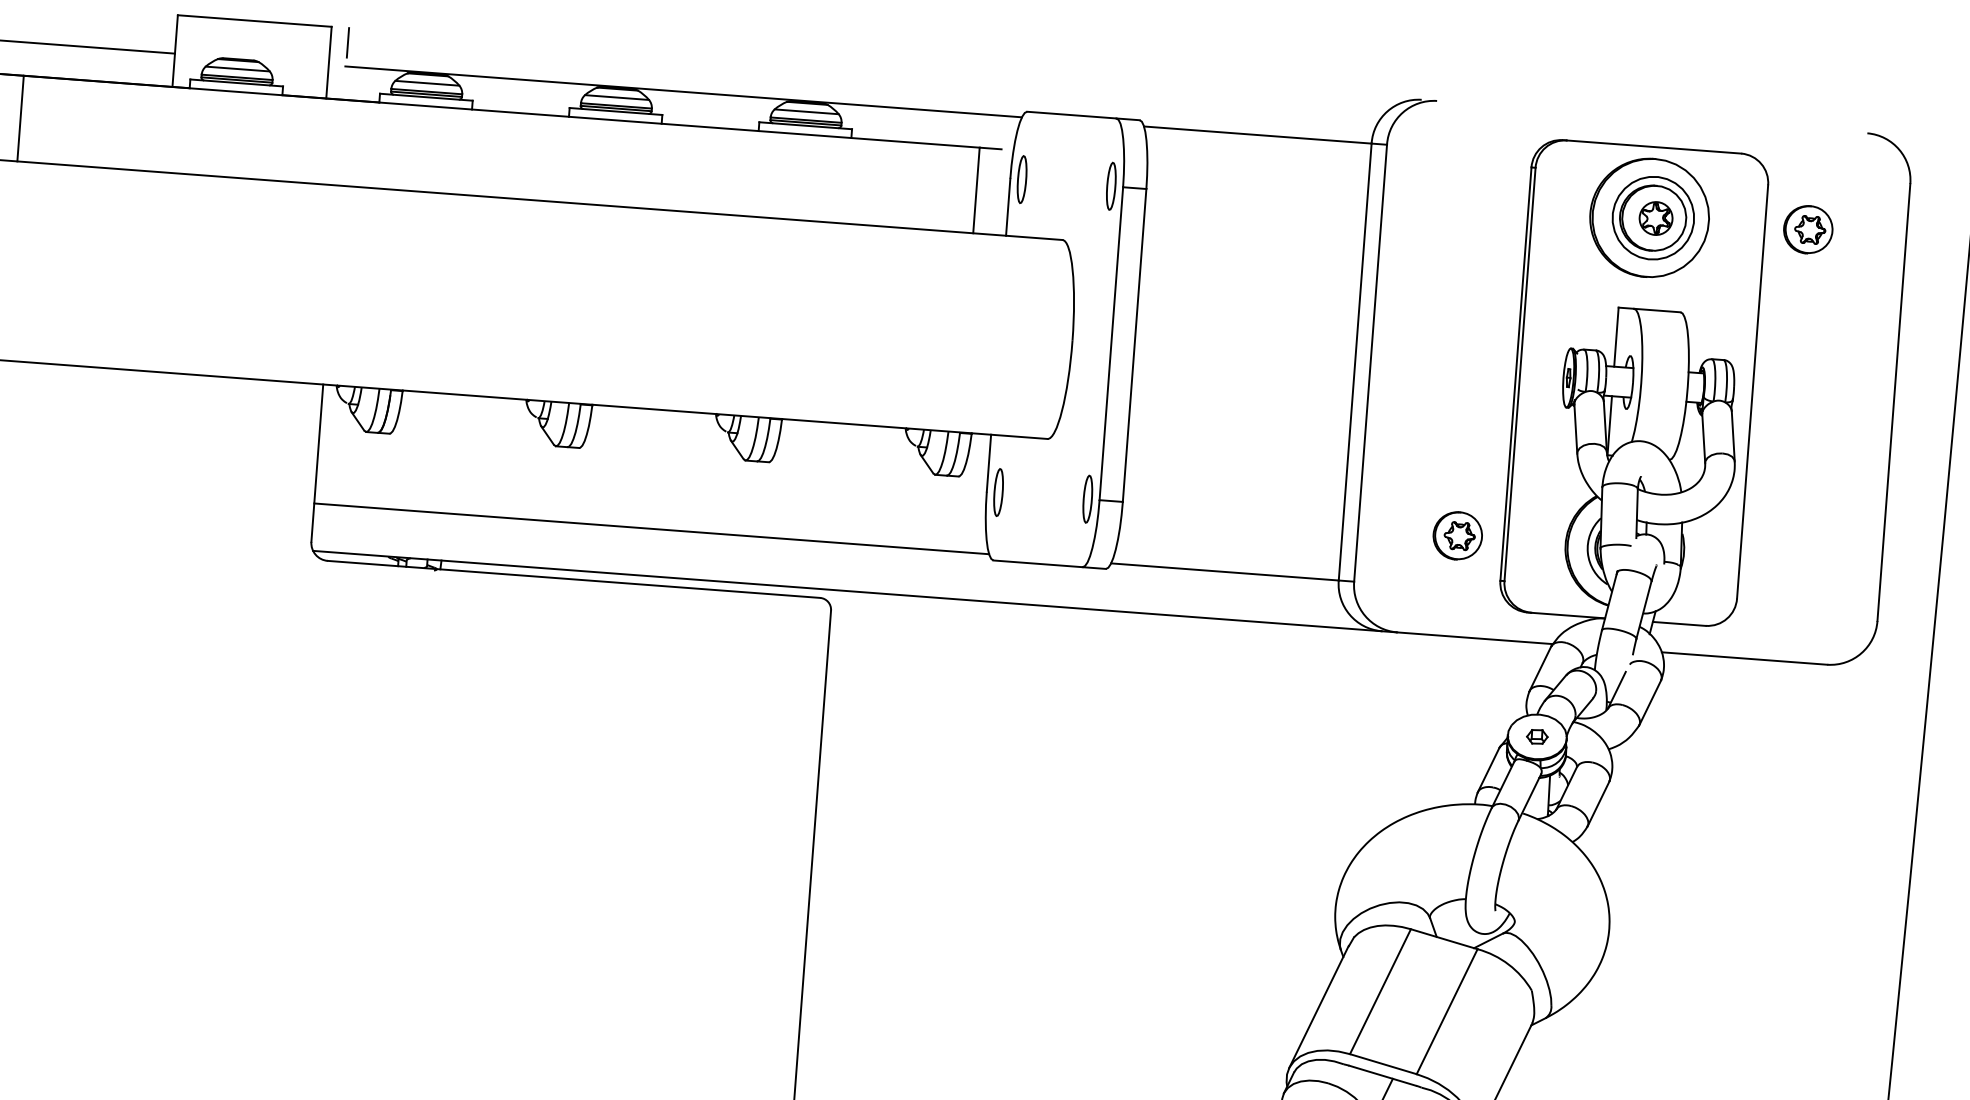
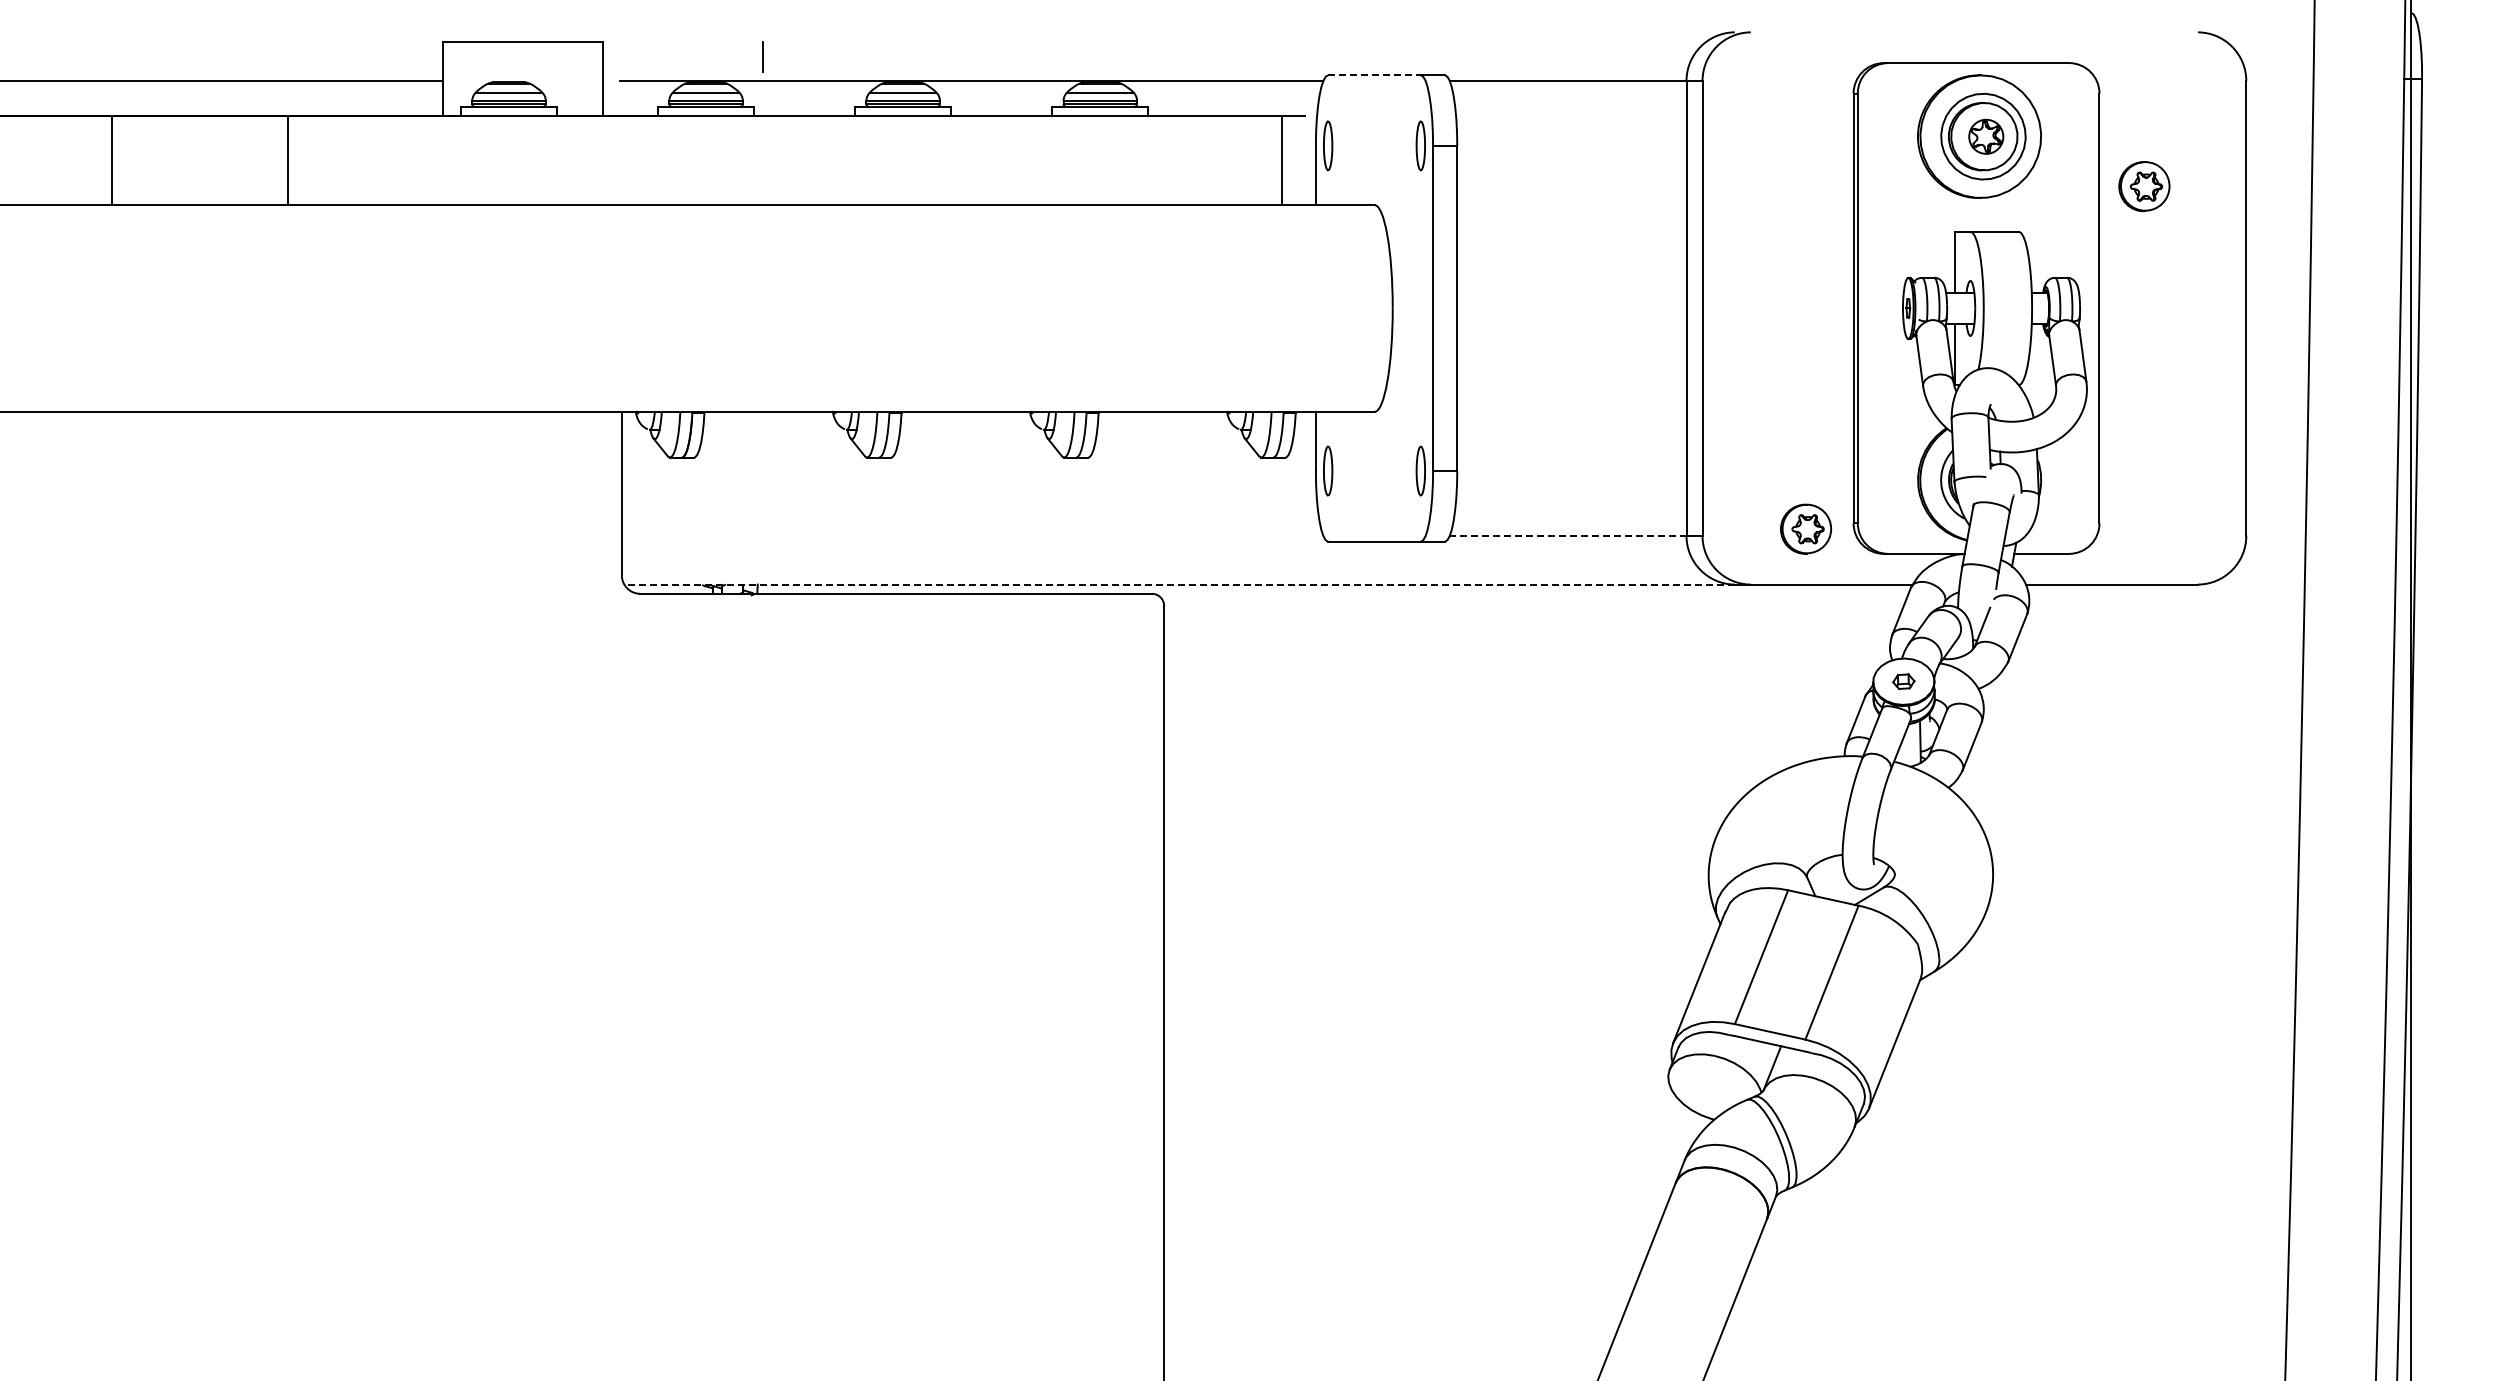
line: (347, 42) -> (762, 56), moved
line: (1071, 115) -> (1374, 75), solid -> dashed
part: (1808, 229) -> (2144, 186), moved
line: (651, 528) -> (972, 535), removed
part: (1458, 535) -> (1806, 528), moved
line: (1224, 571) -> (1567, 535), solid -> dashed
line: (847, 590) -> (1179, 584), solid -> dashed

